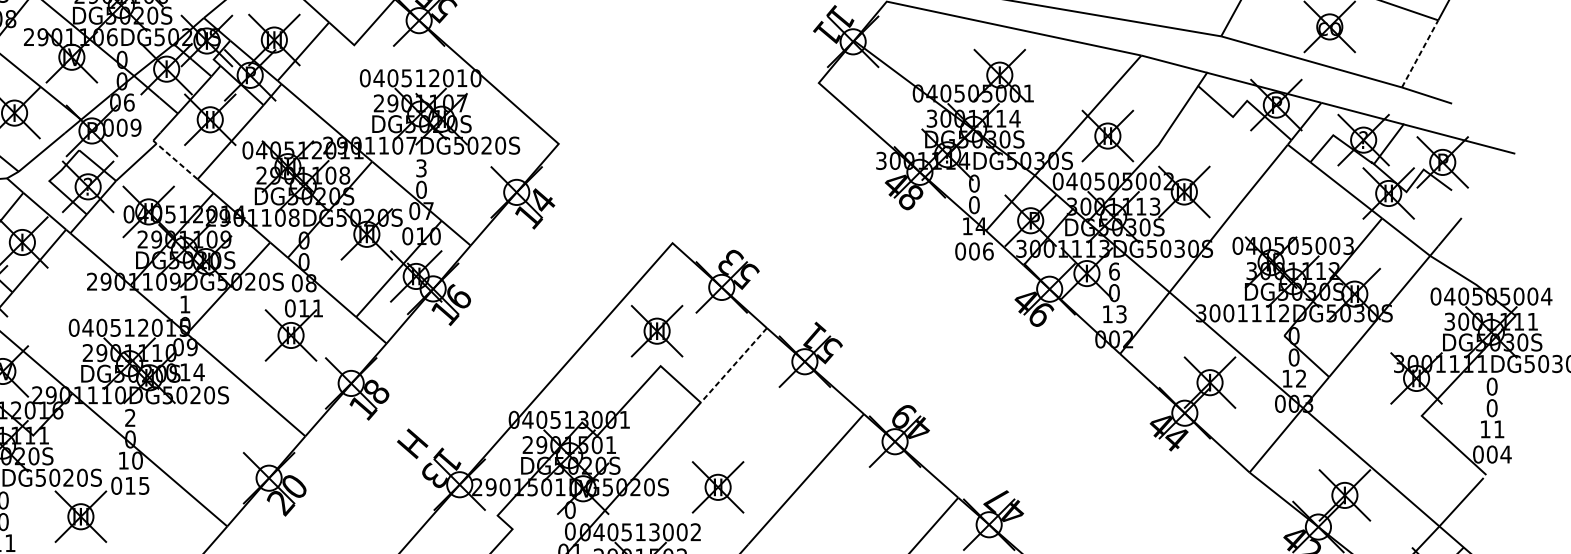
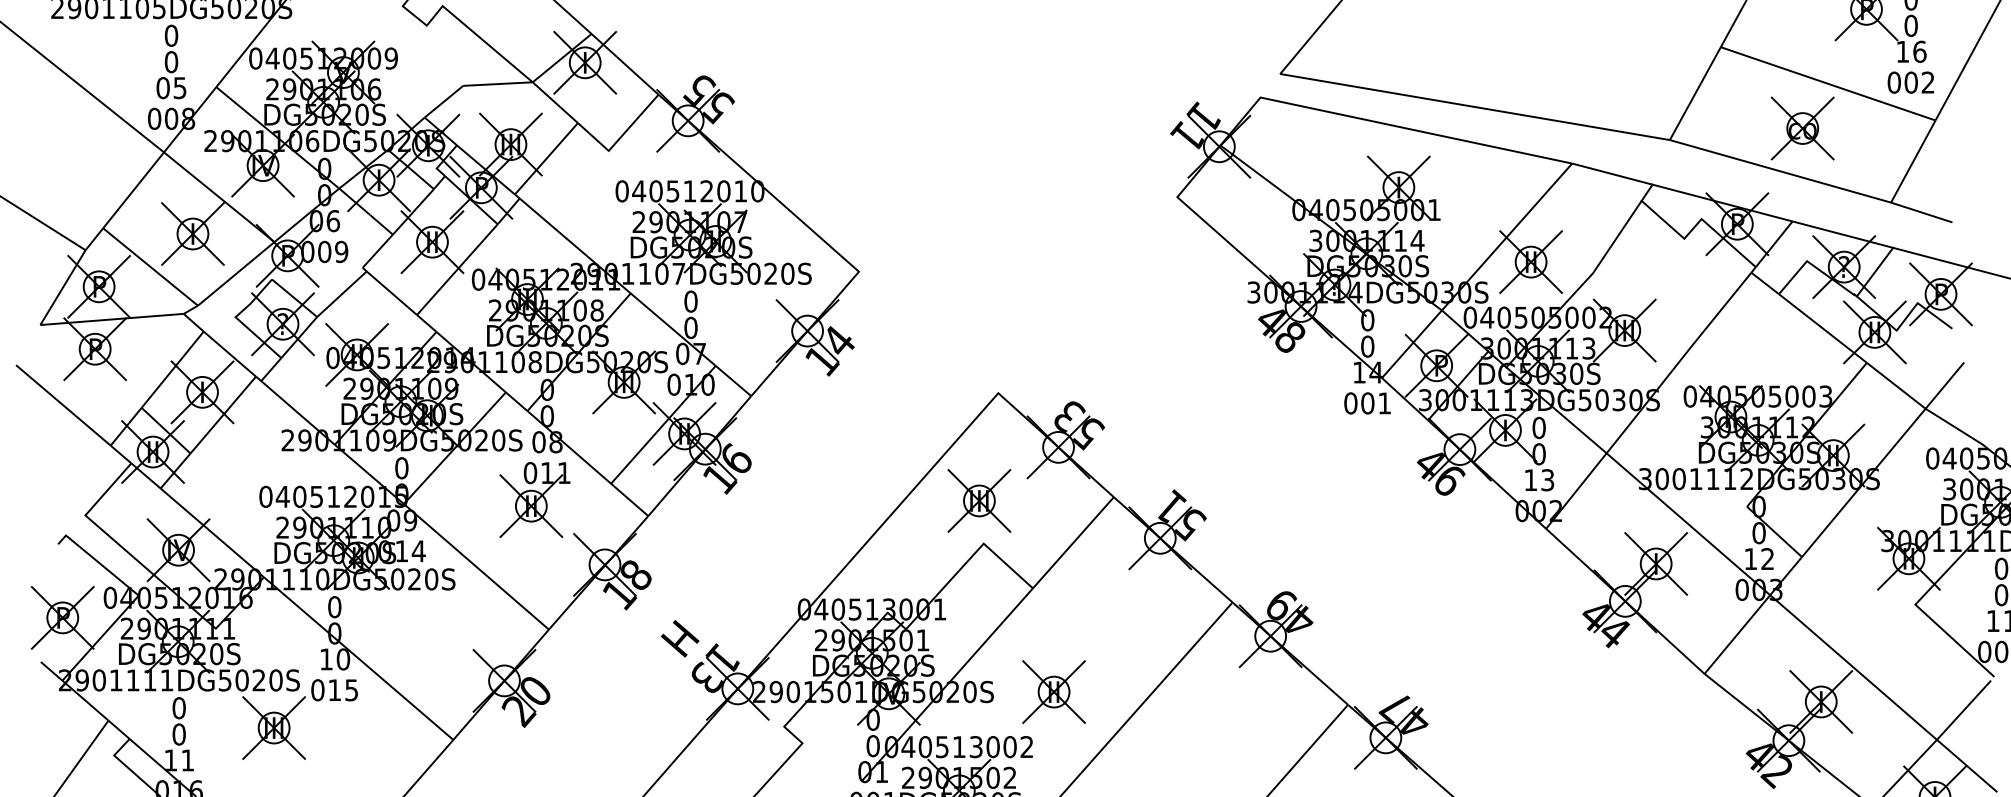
line: (1420, 53) -> (1913, 161), dashed -> solid
line: (176, 160) -> (391, 292), dashed -> solid
text: (421, 168) -> (690, 301), 3 -> 0
text: (988, 251) -> (1384, 403), 006 -> 001
text: (1113, 271) -> (1538, 427), 6 -> 0
text: (184, 304) -> (401, 468), 1 -> 0
line: (733, 365) -> (1073, 542), dashed -> solid
text: (130, 418) -> (334, 607), 2 -> 0

